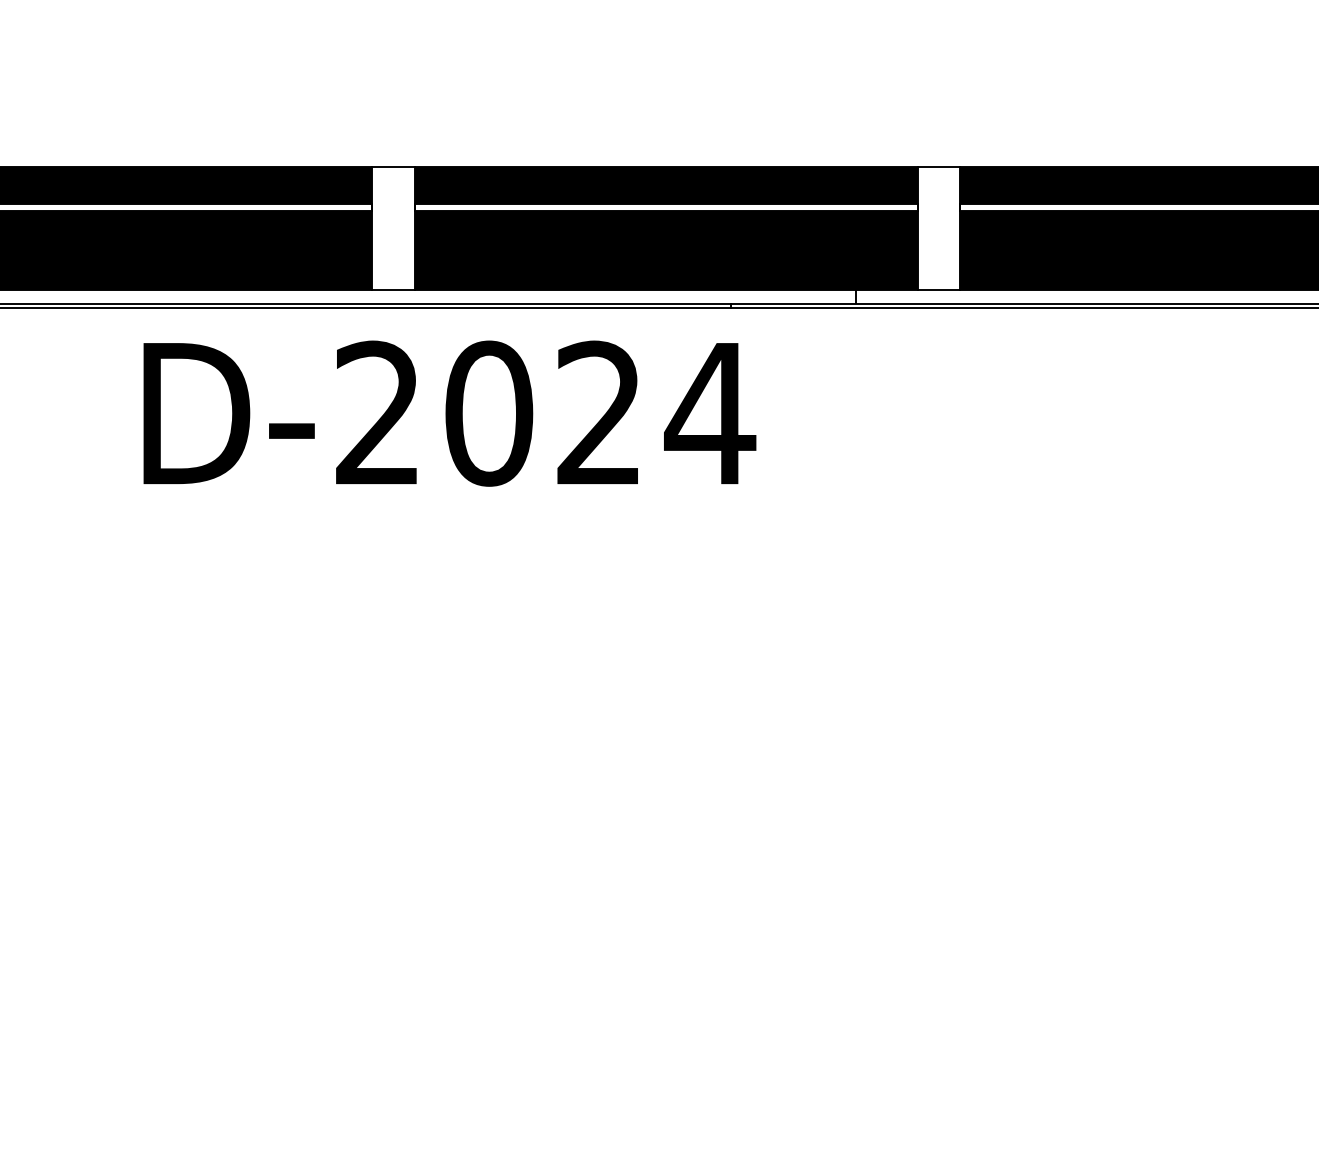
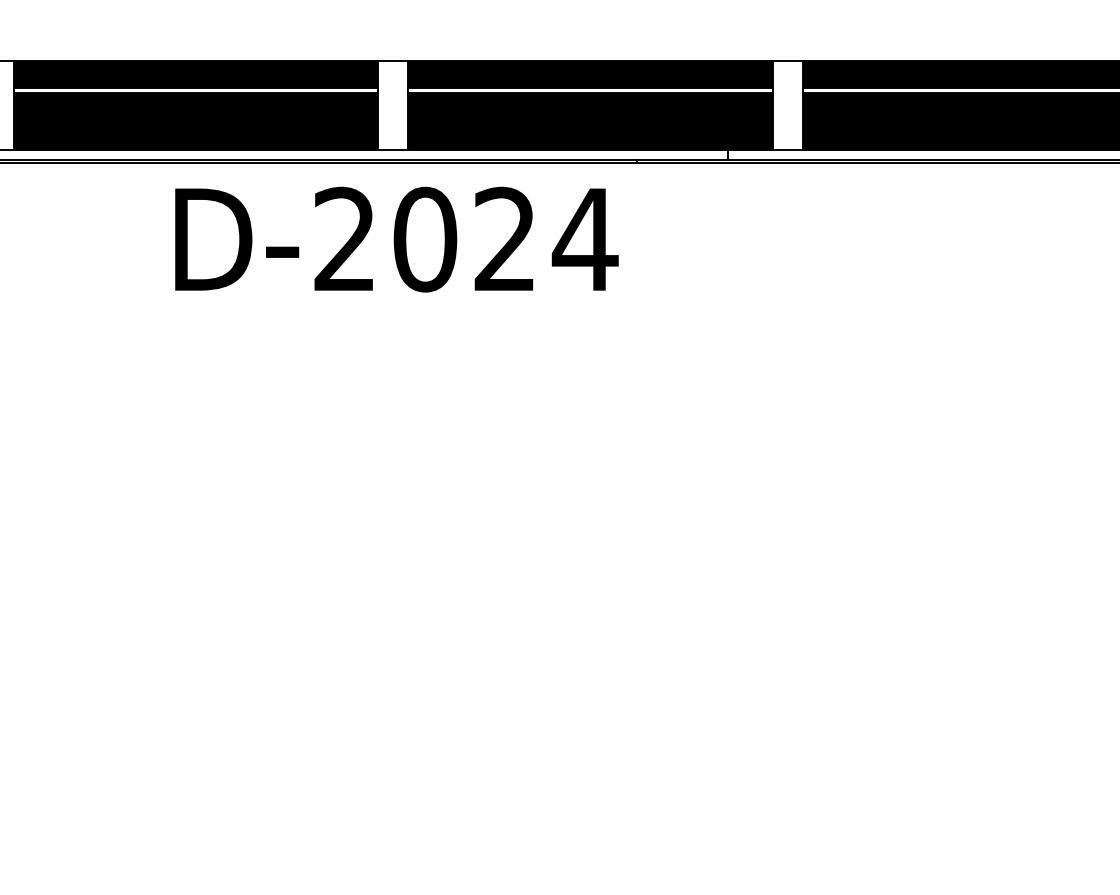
text: (449, 413) -> (396, 239), moved

